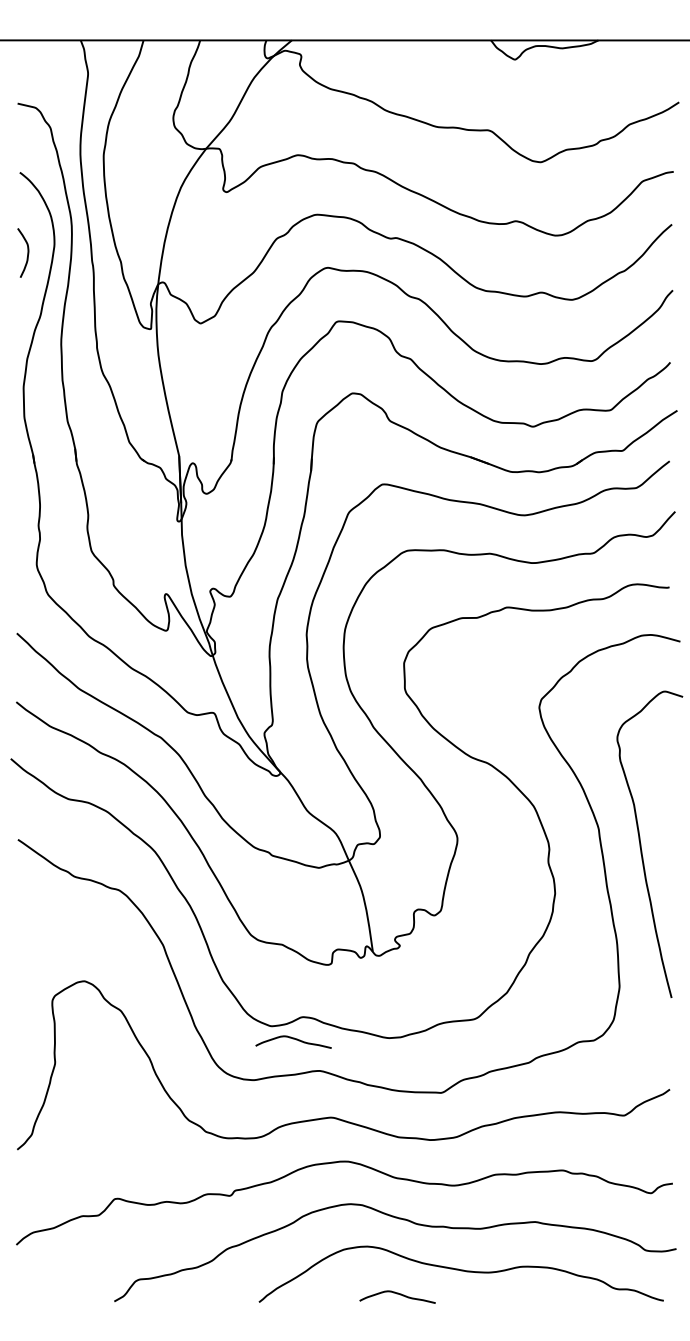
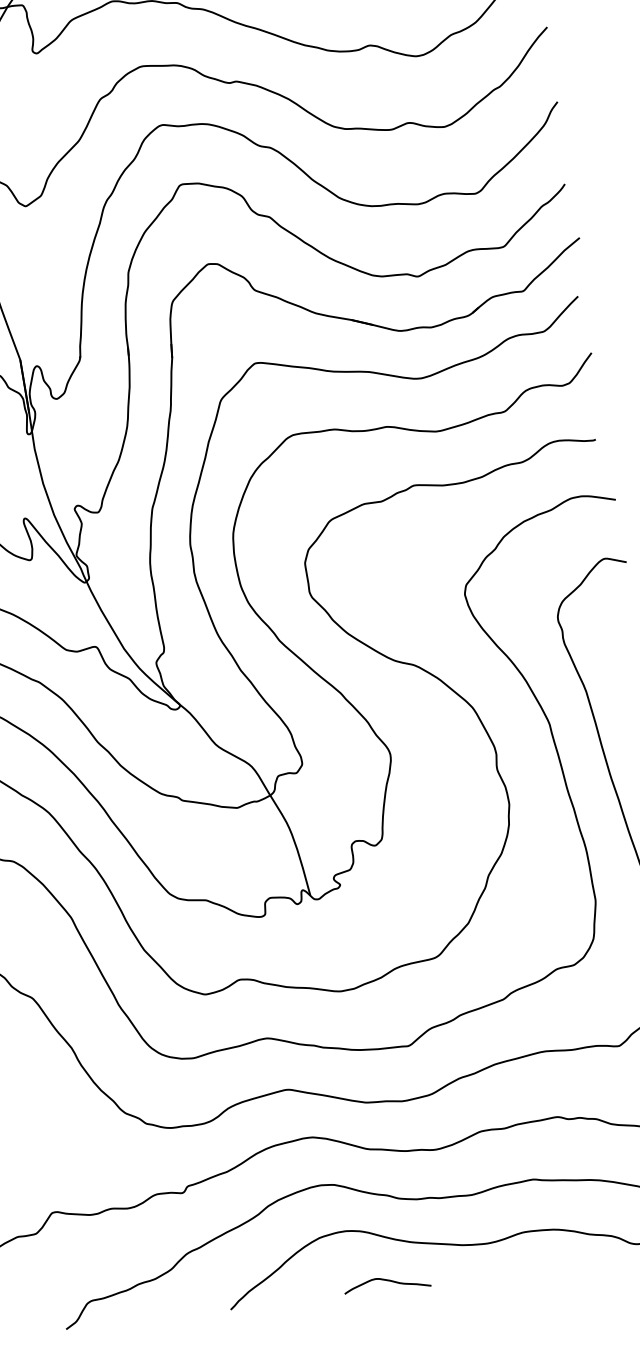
curve: (293, 1039) -> (232, 1006), removed

